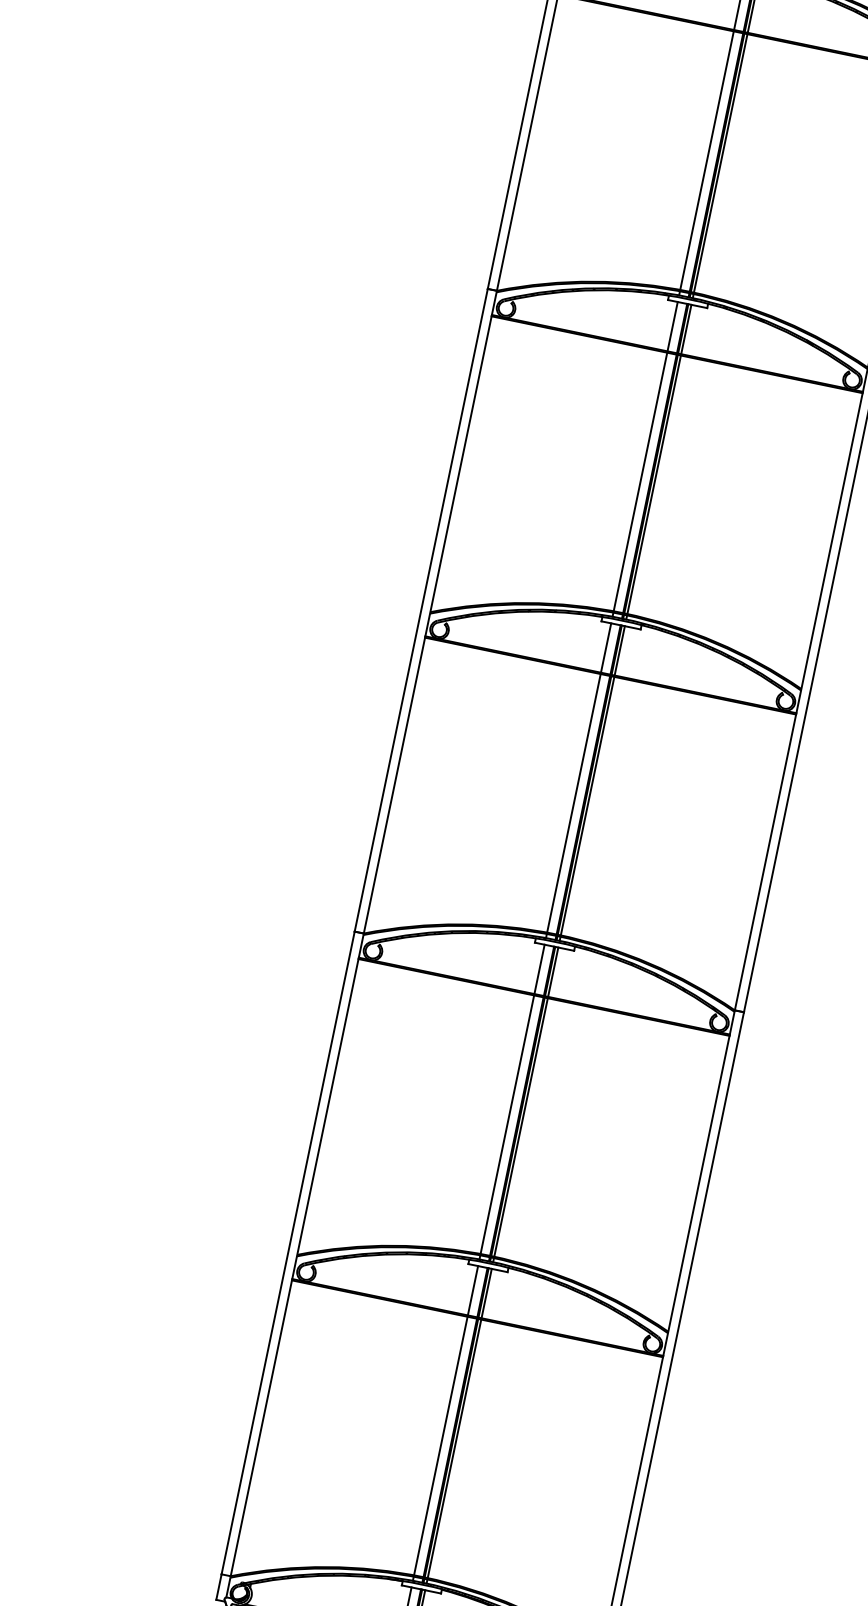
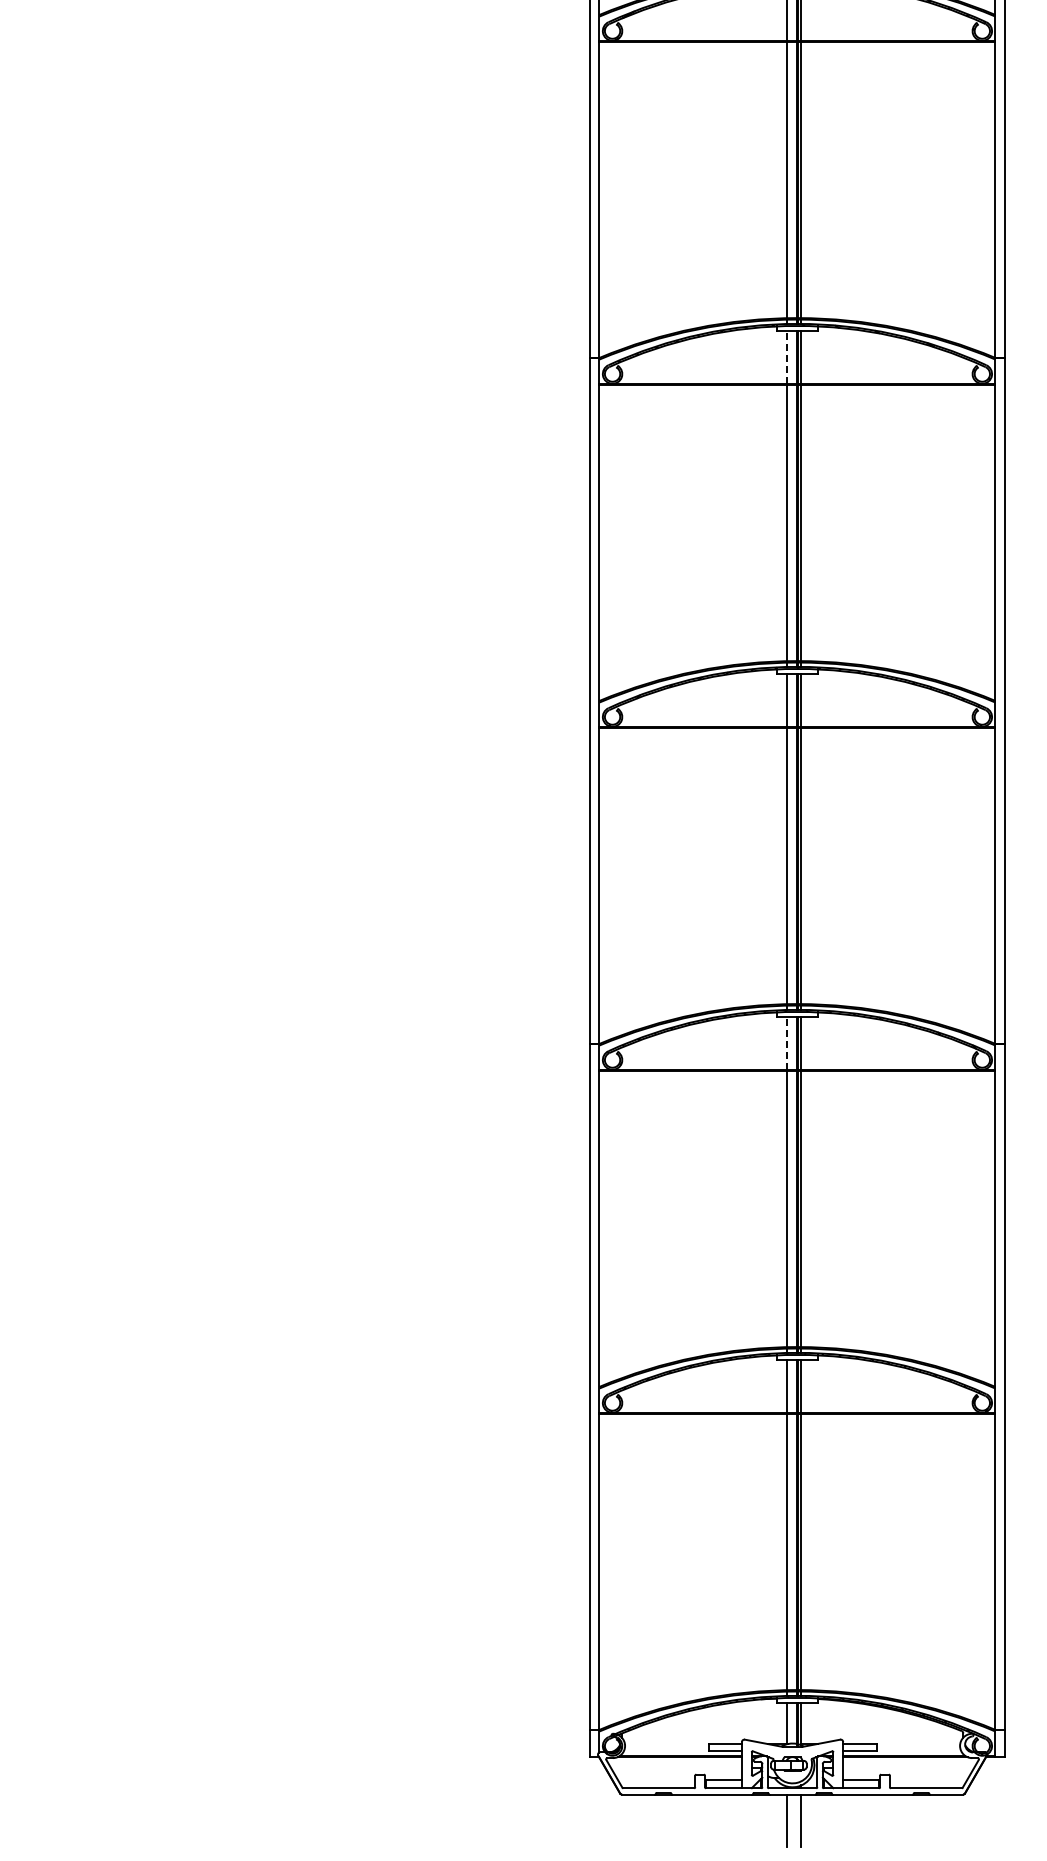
line: (672, 325) -> (786, 356), solid -> dashed
line: (539, 968) -> (786, 1042), solid -> dashed

